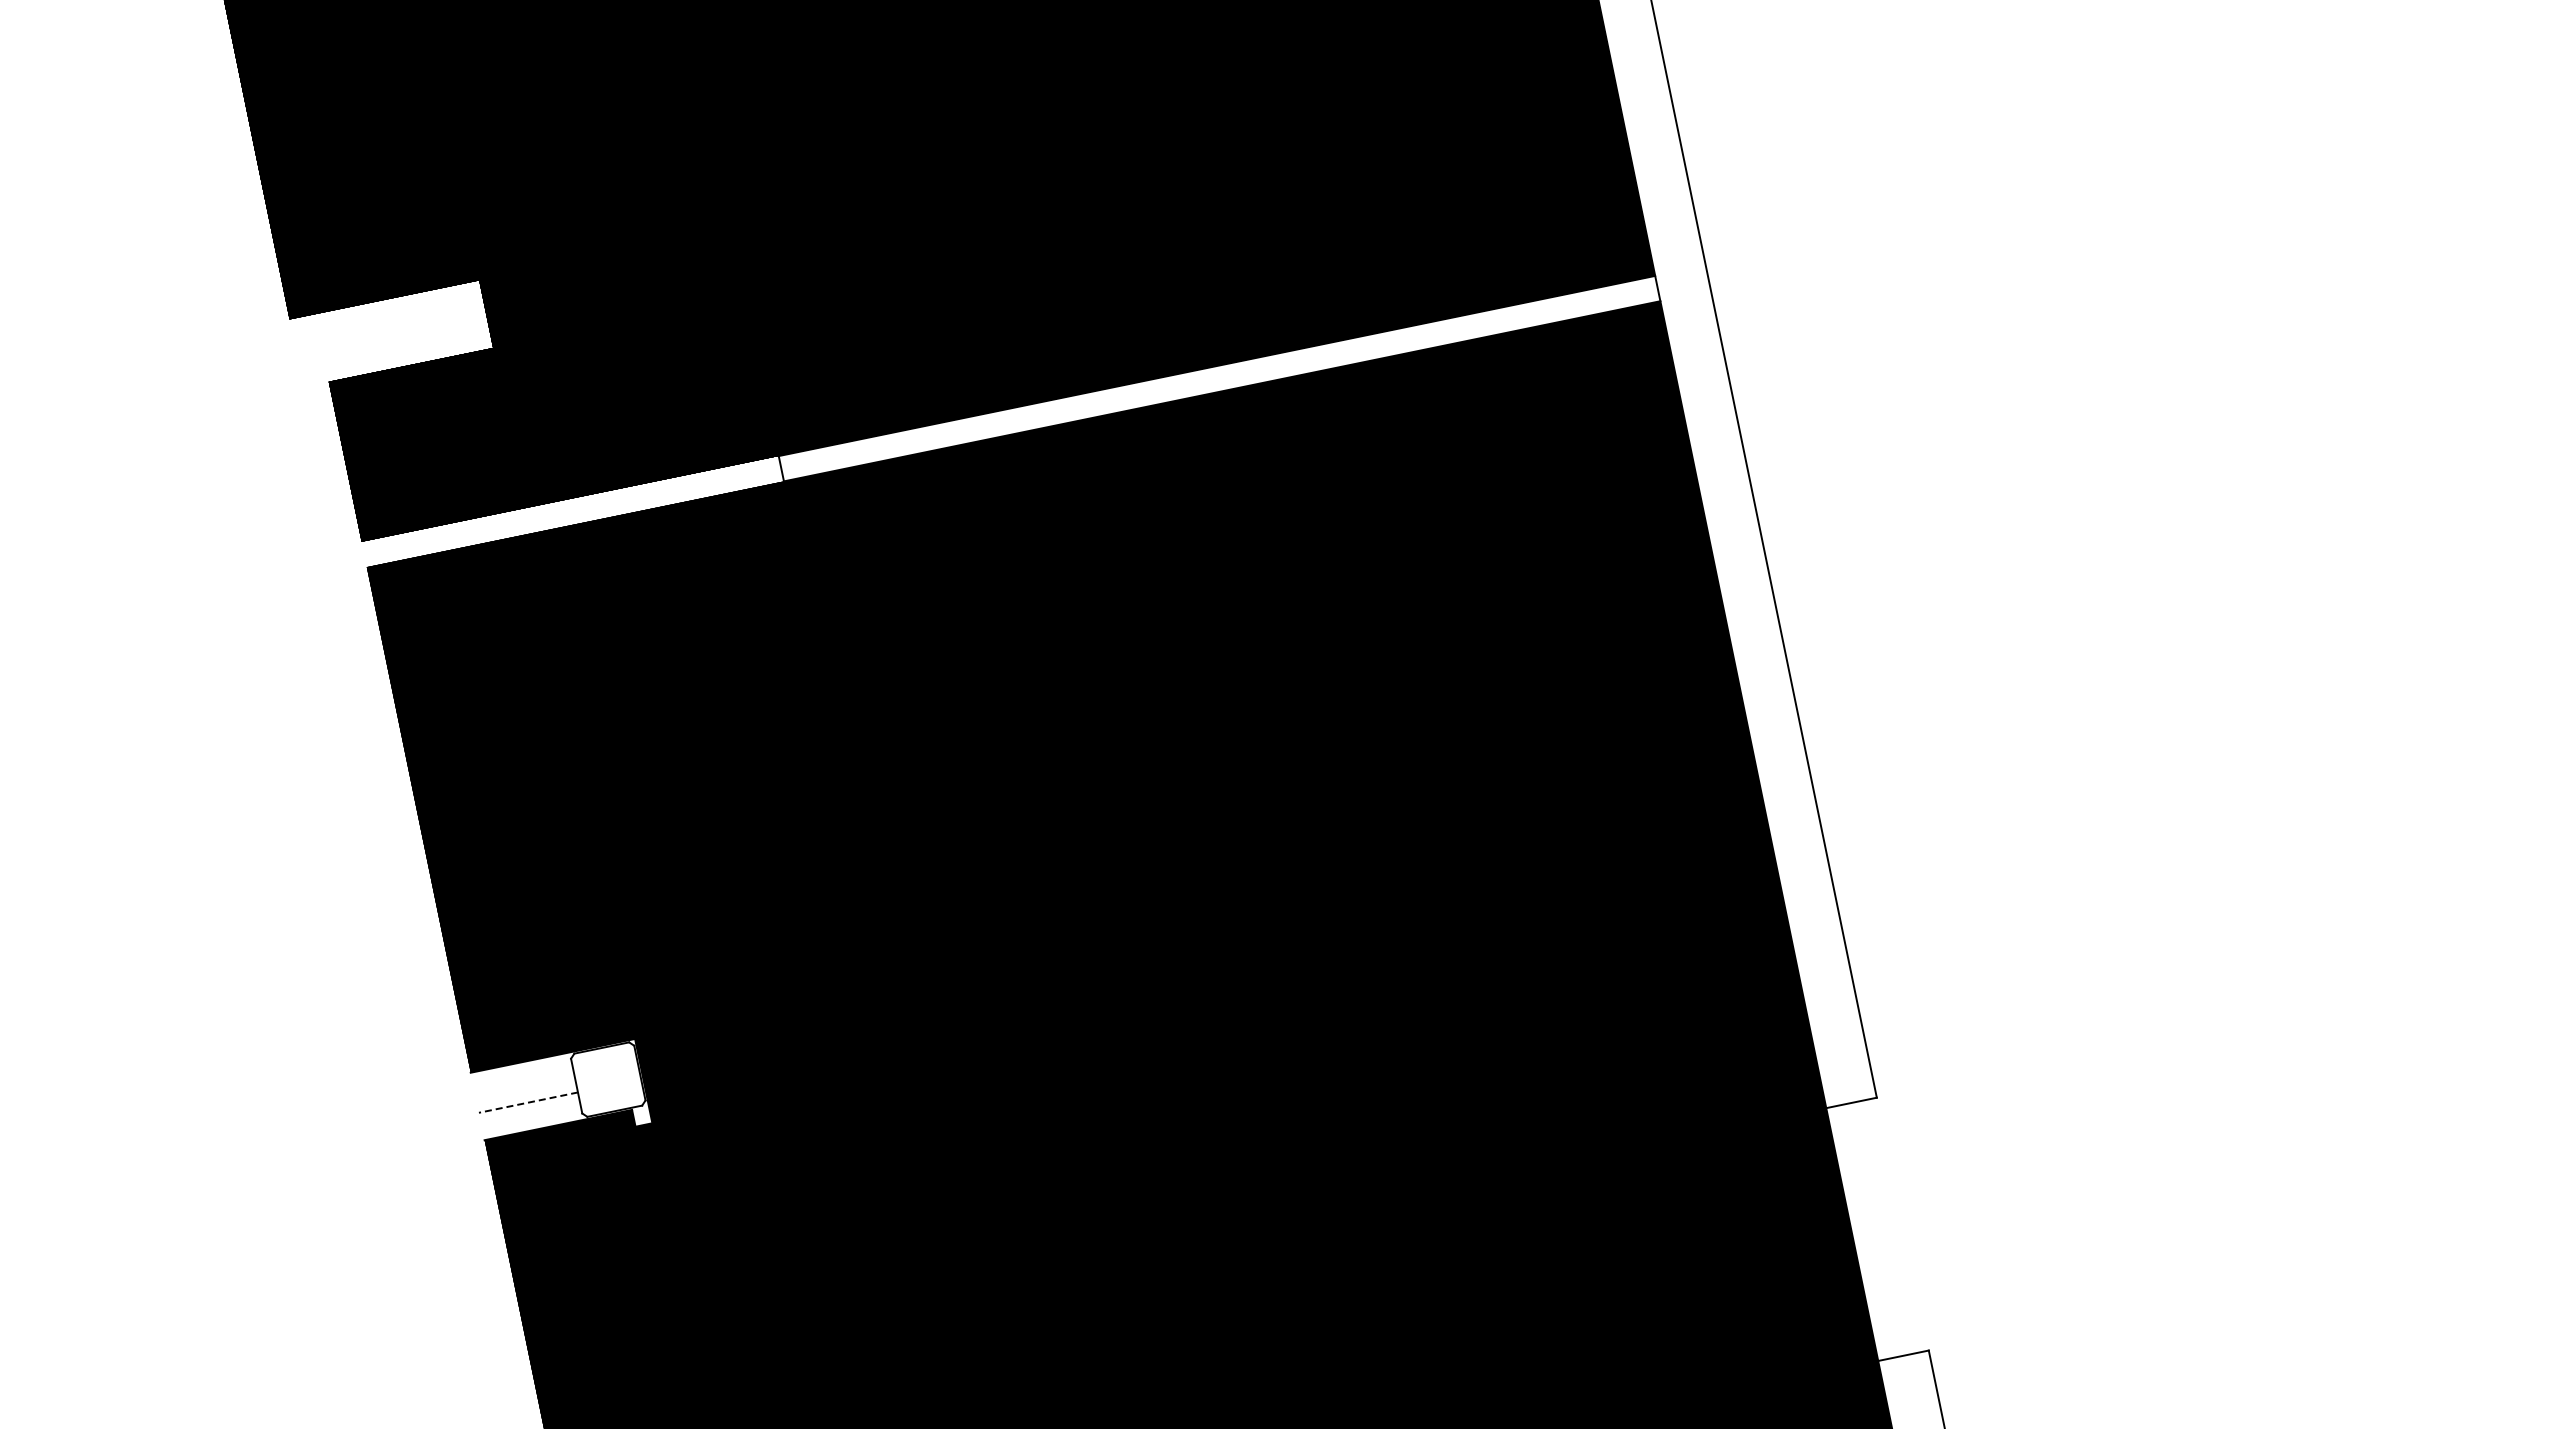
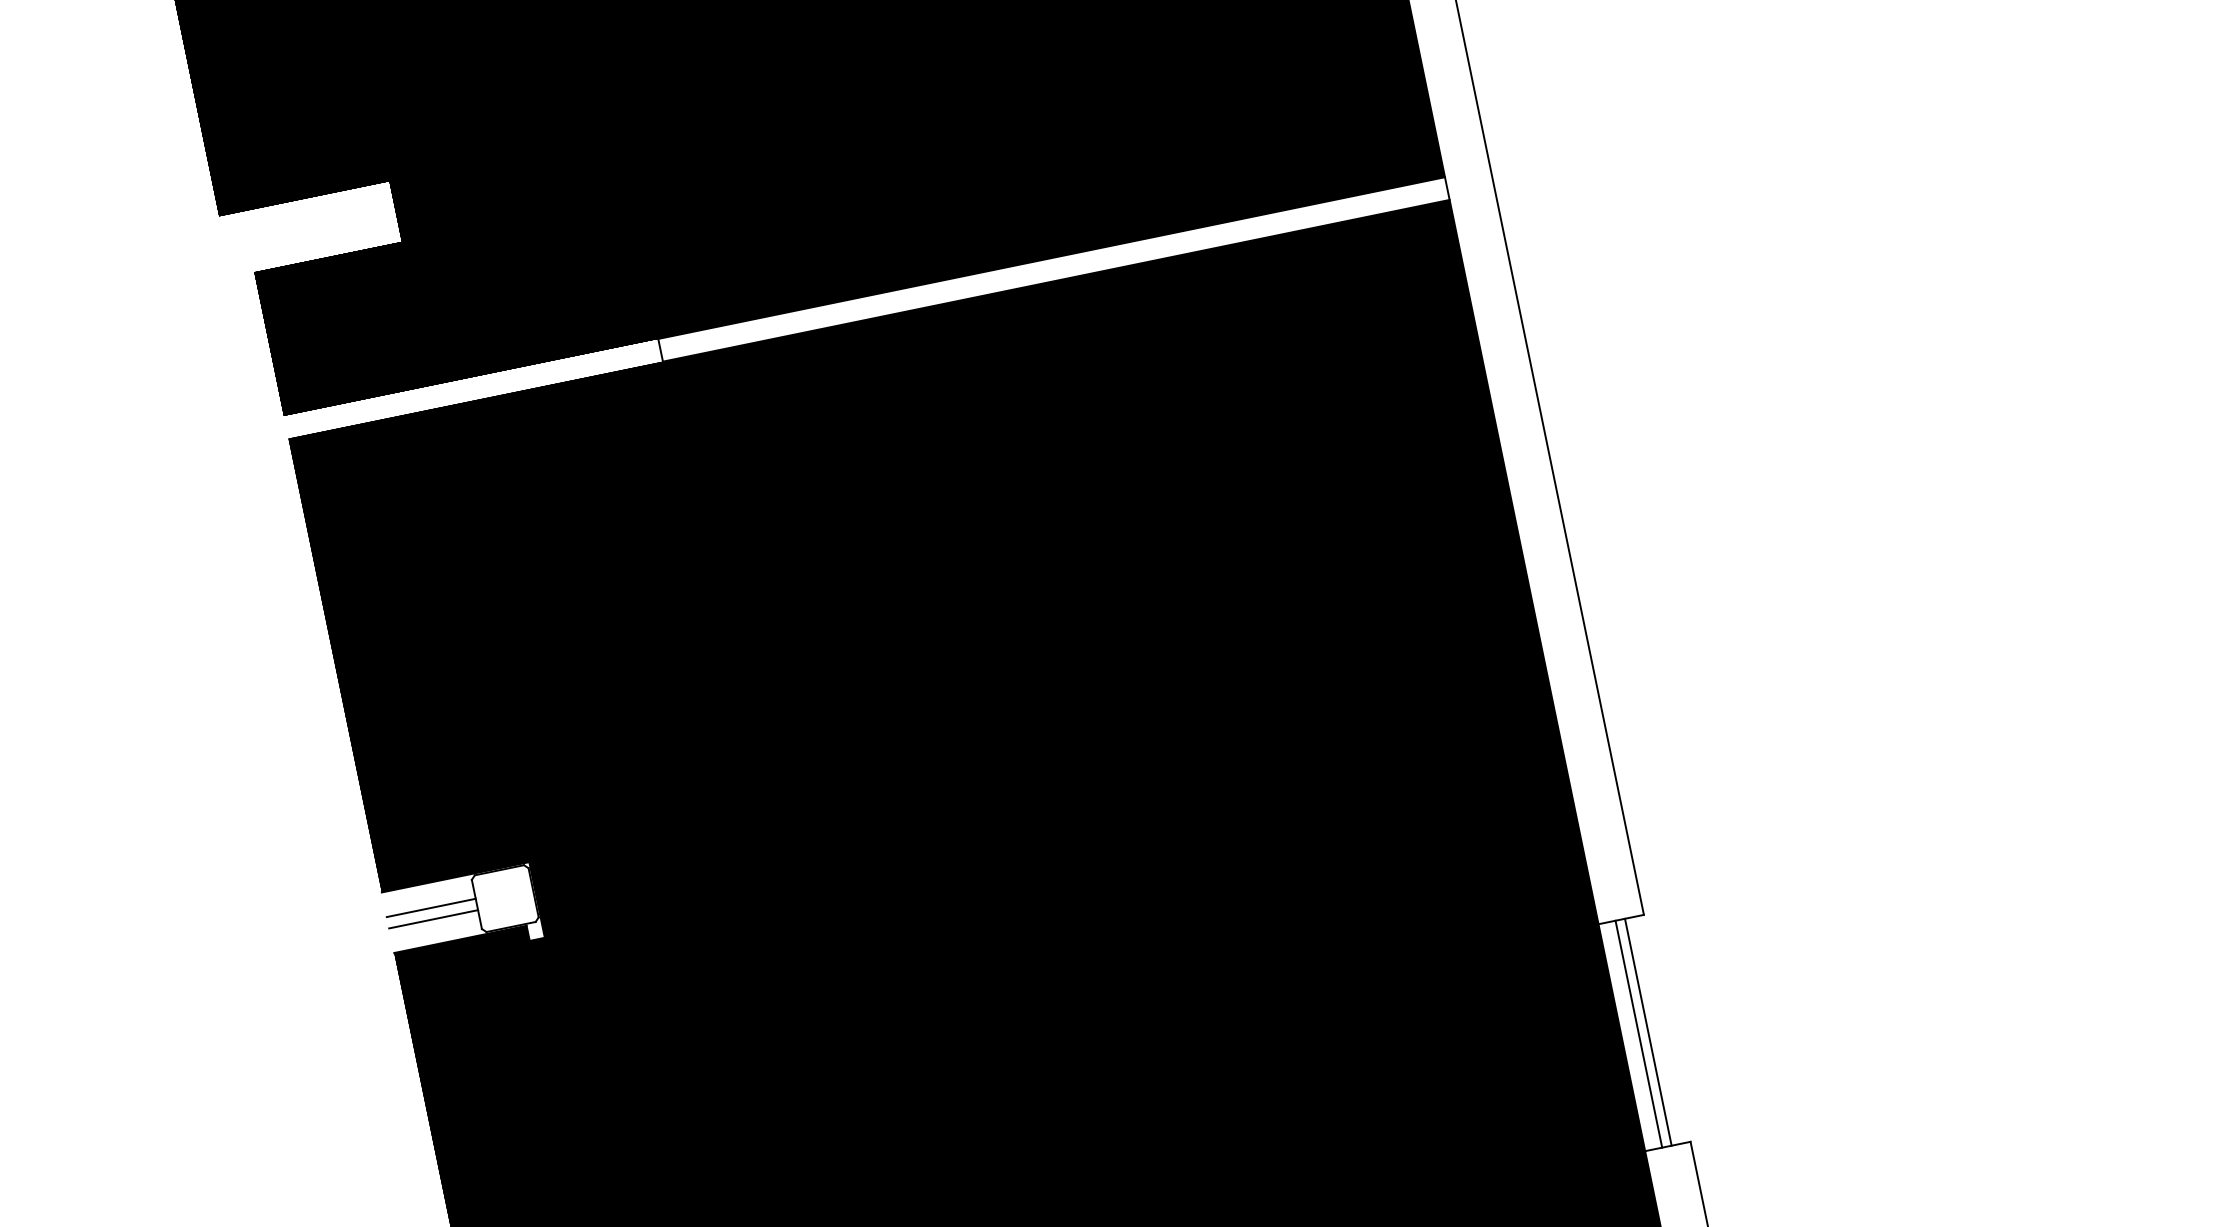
line: (525, 1089) -> (430, 907), added
line: (528, 1102) -> (433, 919), dashed -> solid
line: (1881, 1228) -> (1648, 1032), added
line: (1871, 1230) -> (1639, 1034), added

